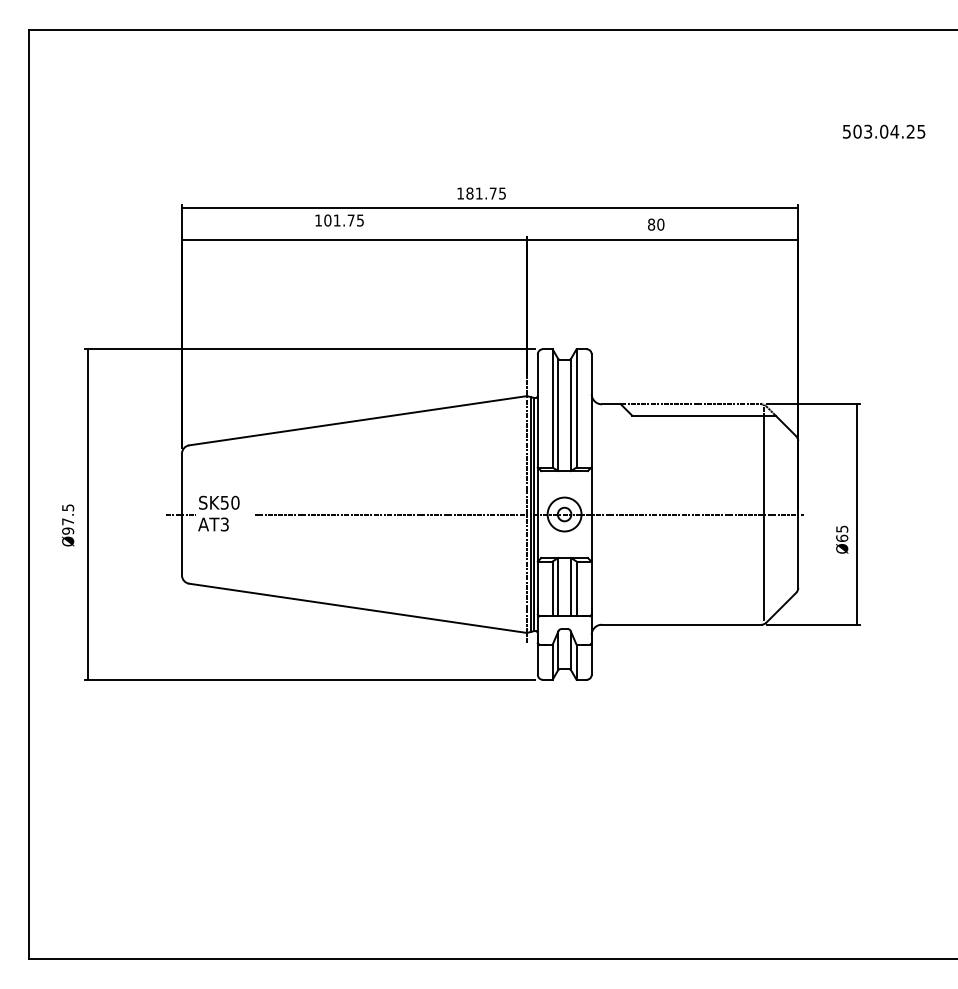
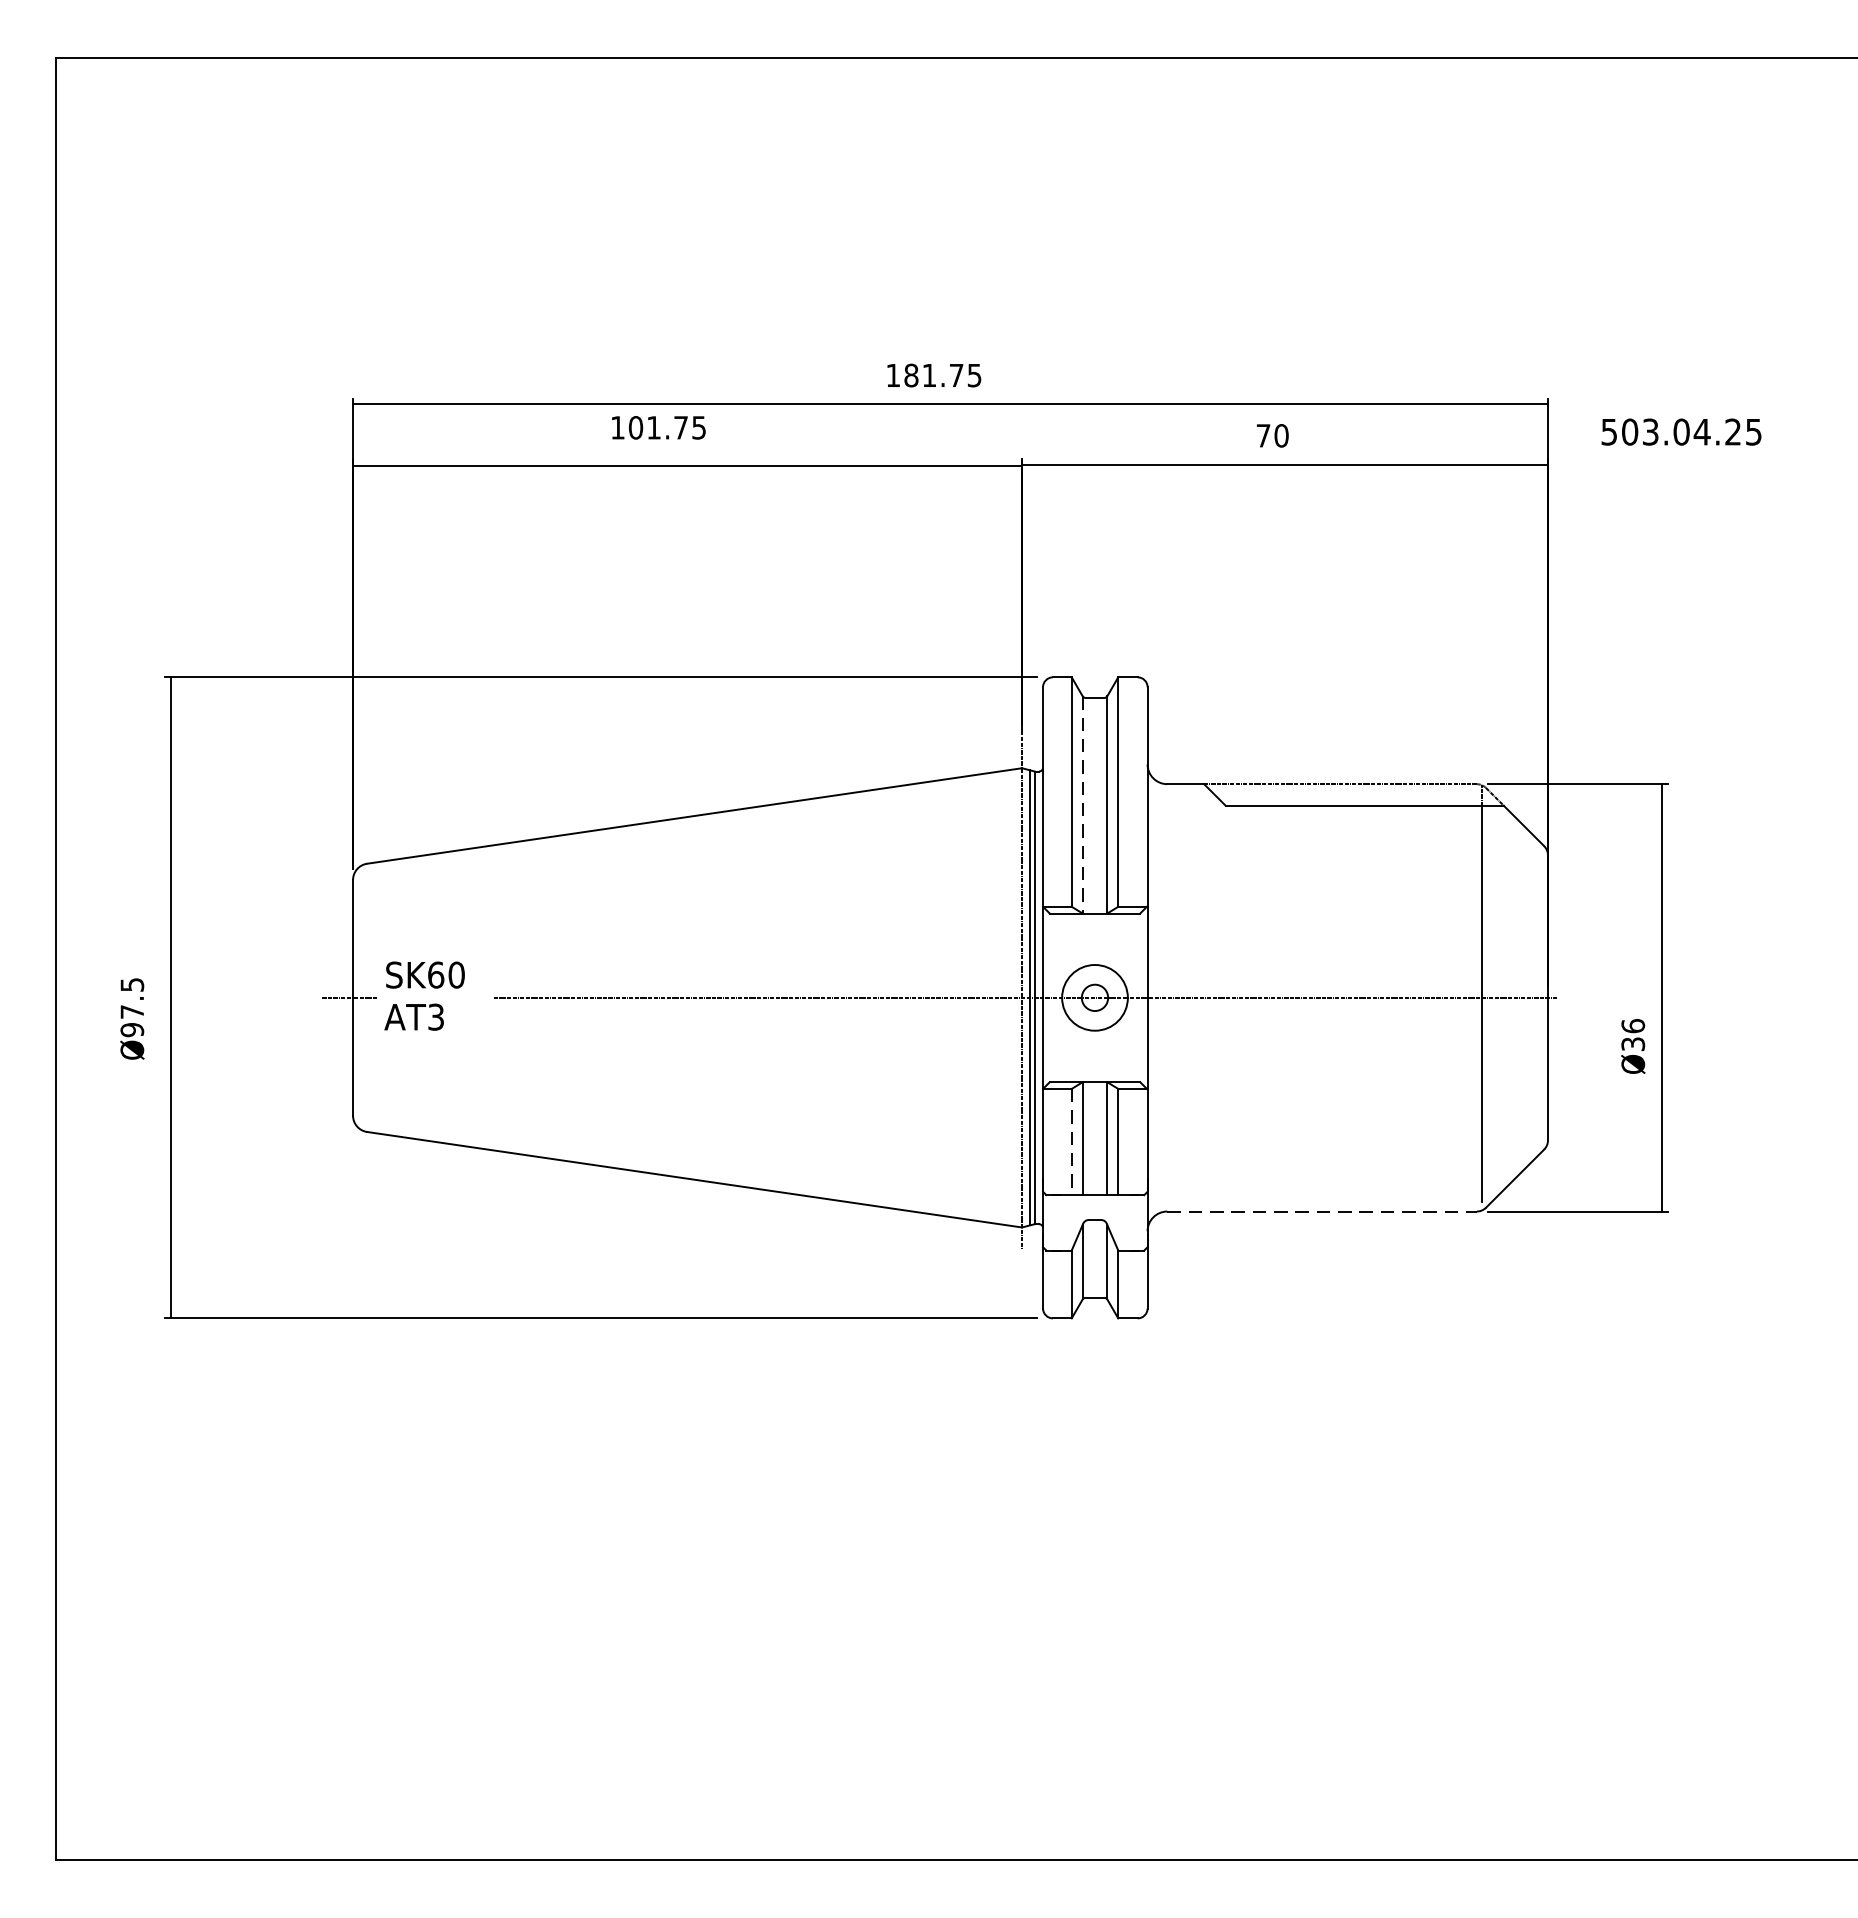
text: (884, 131) -> (1682, 431), moved
text: (651, 224) -> (1263, 435), 80 -> 70
line: (558, 415) -> (1083, 805), solid -> dashed
text: (224, 502) -> (435, 974), SK50 -> SK60
text: (842, 533) -> (1633, 1034), Ø65 -> Ø36
line: (552, 589) -> (1071, 1143), solid -> dashed
line: (681, 624) -> (1321, 1211), solid -> dashed

